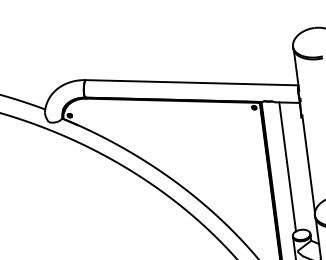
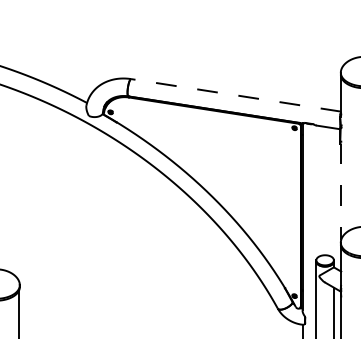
line: (191, 82) -> (235, 95), solid -> dashed
line: (309, 165) -> (341, 192), solid -> dashed
line: (288, 167) -> (320, 191), removed

